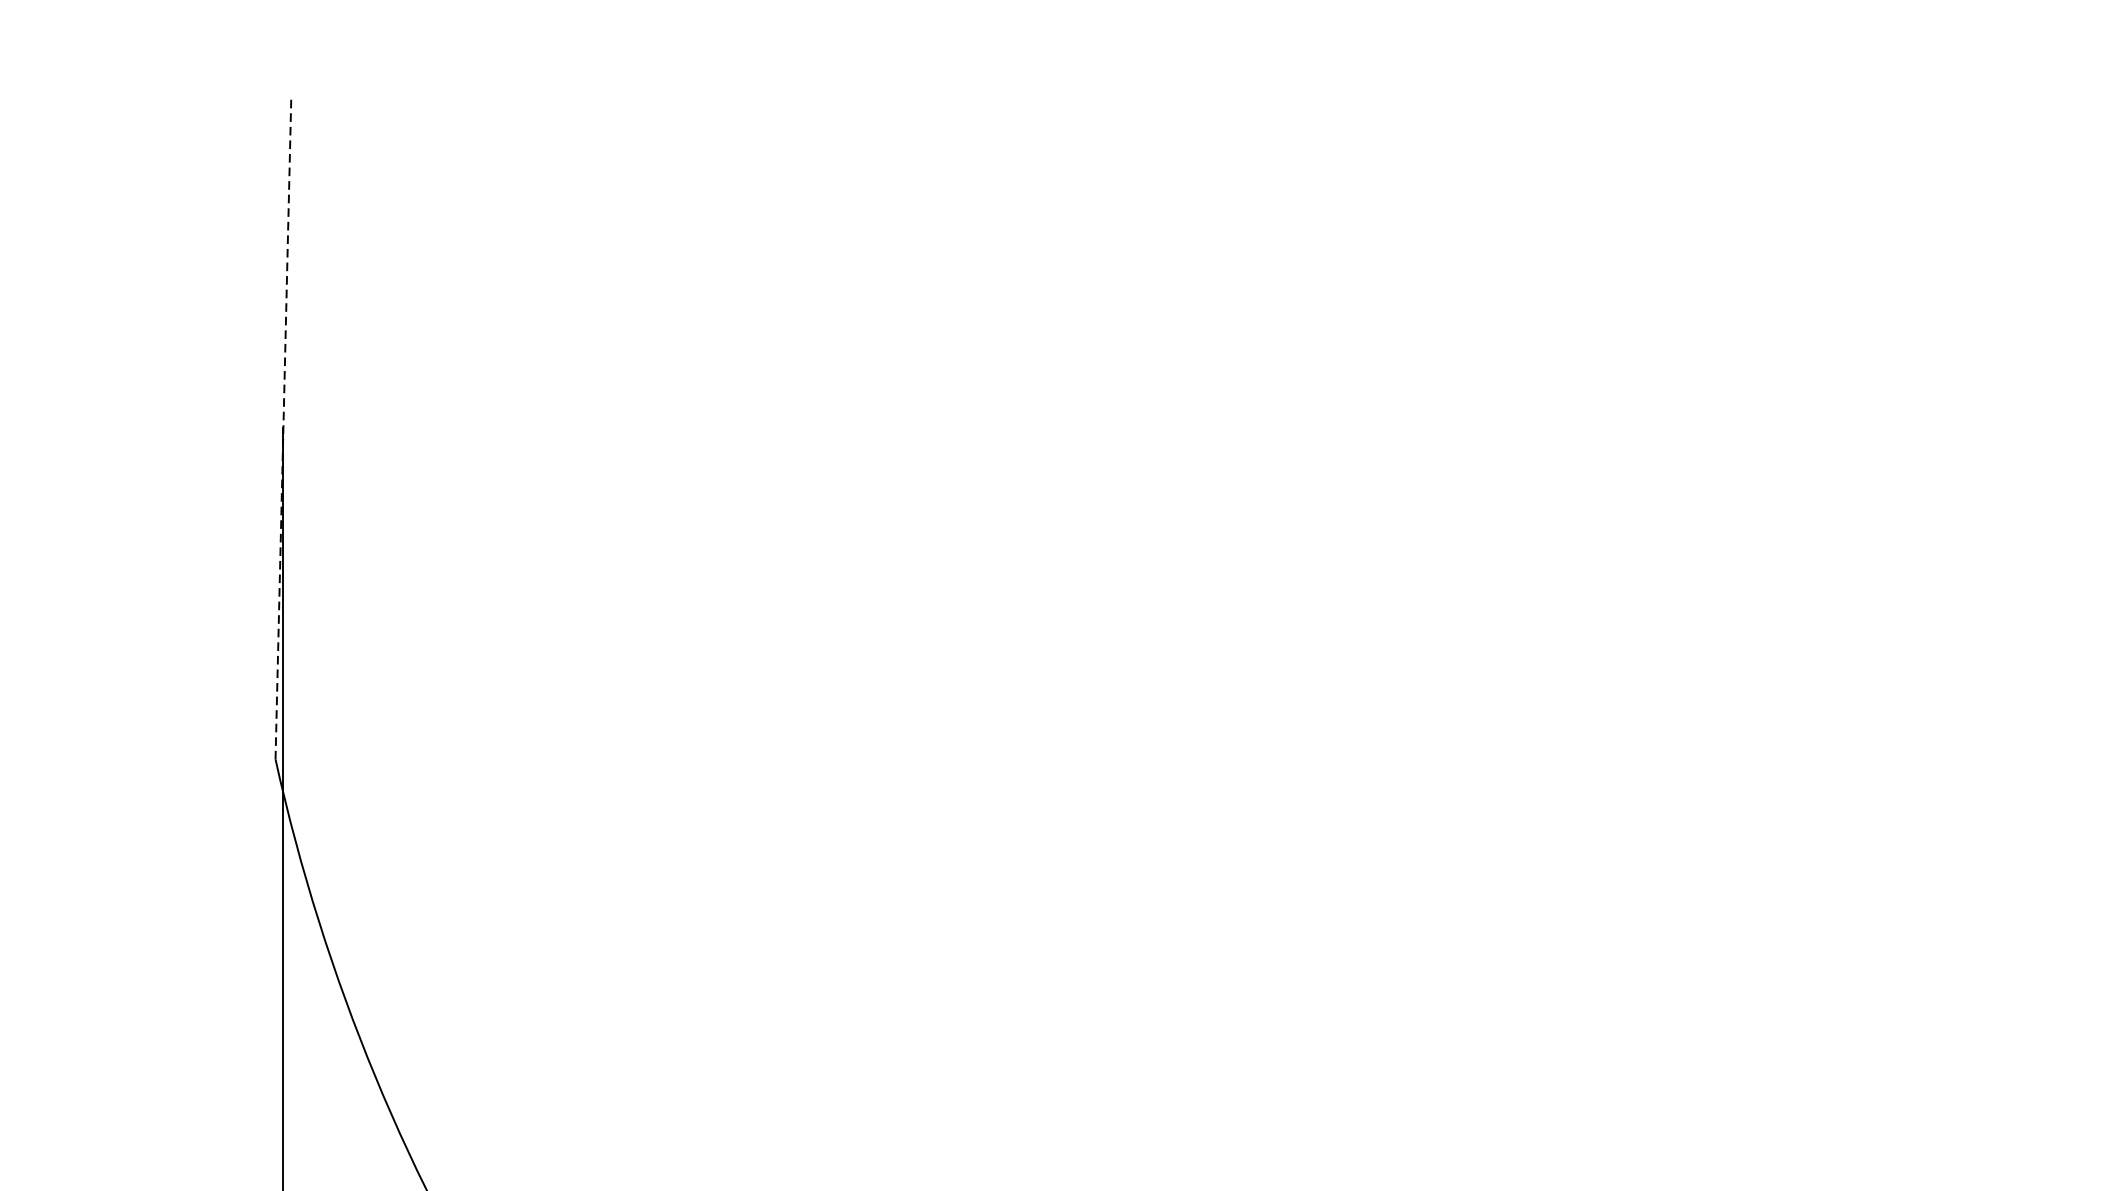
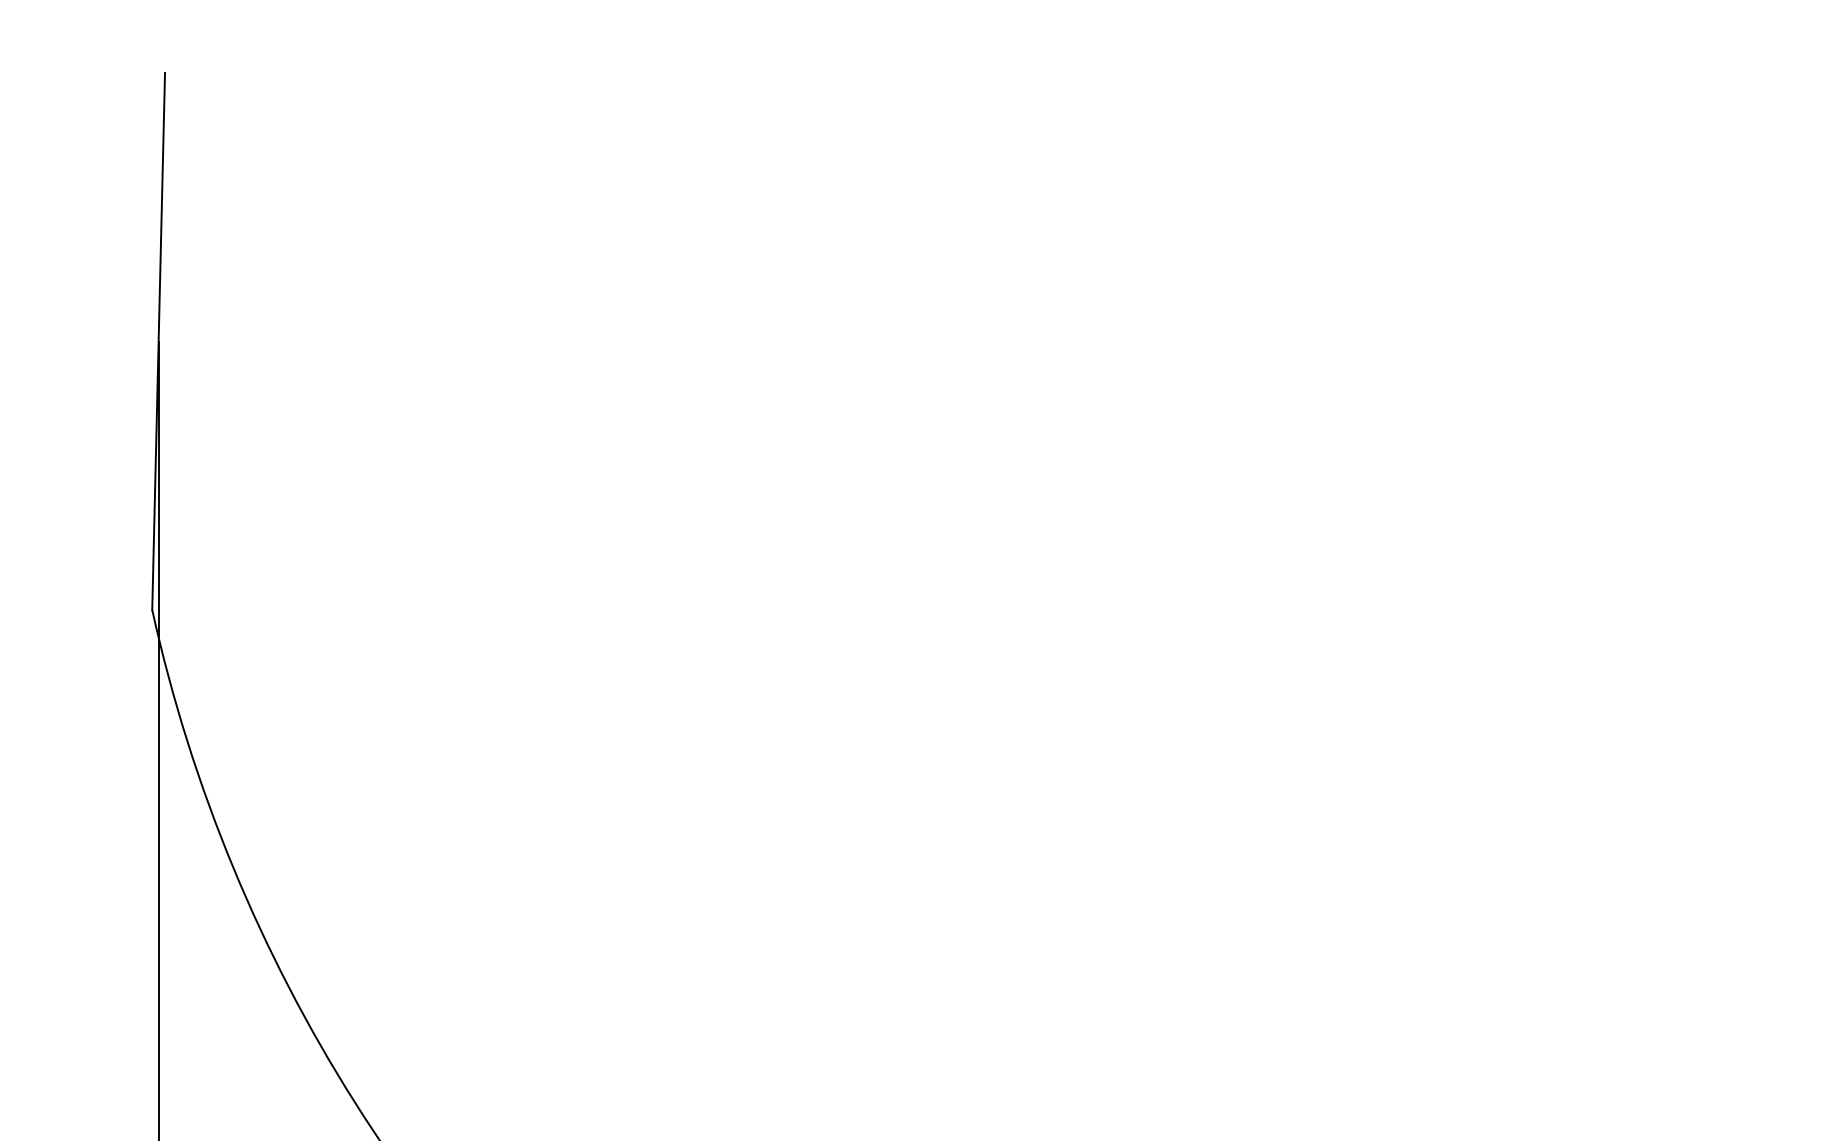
line: (283, 428) -> (158, 341), dashed -> solid

